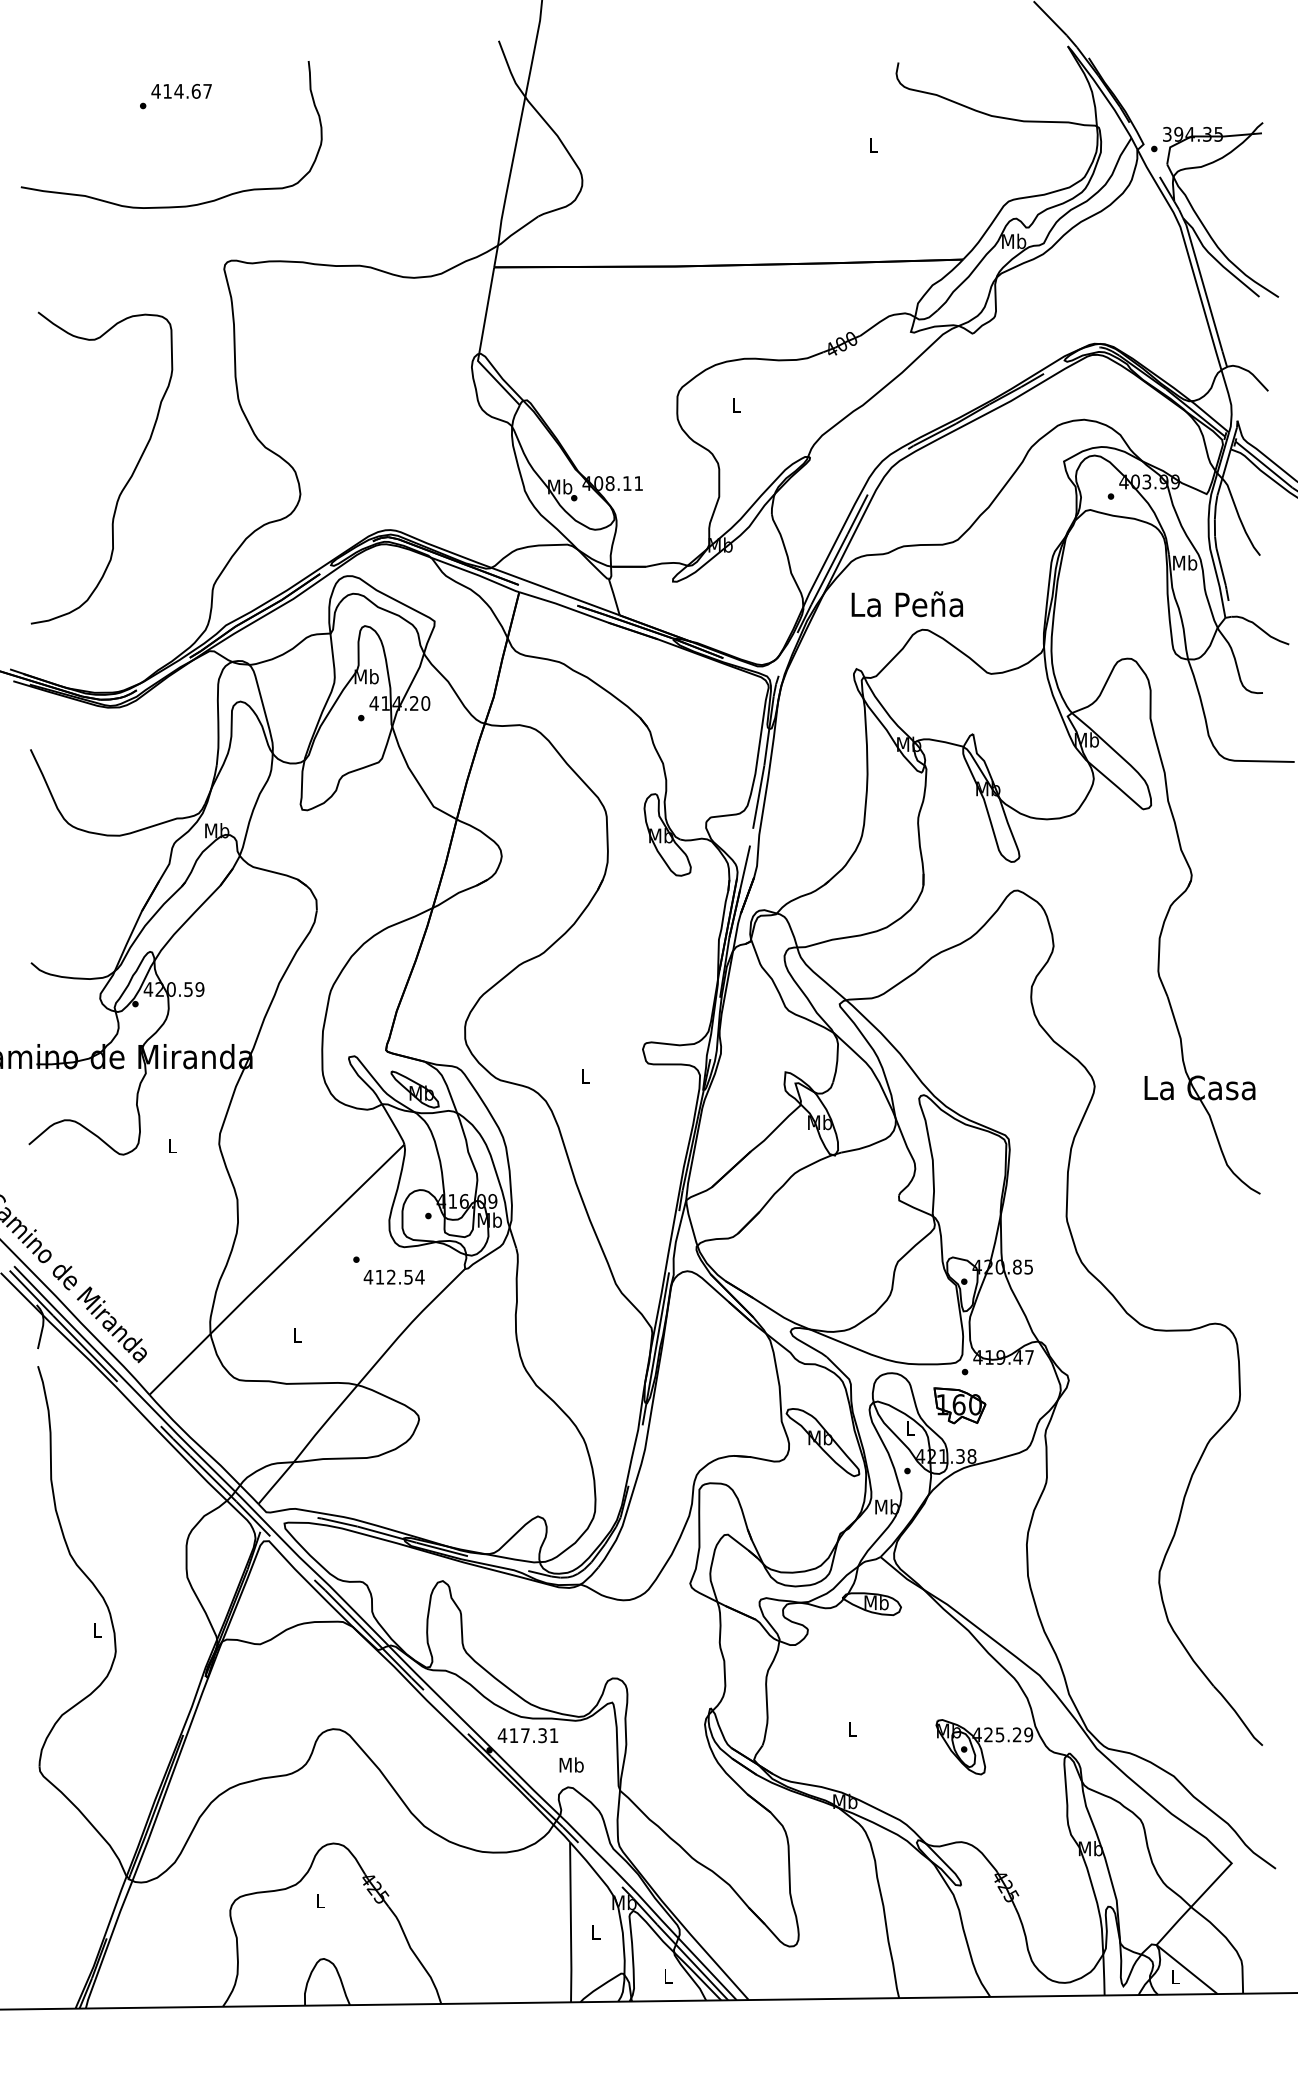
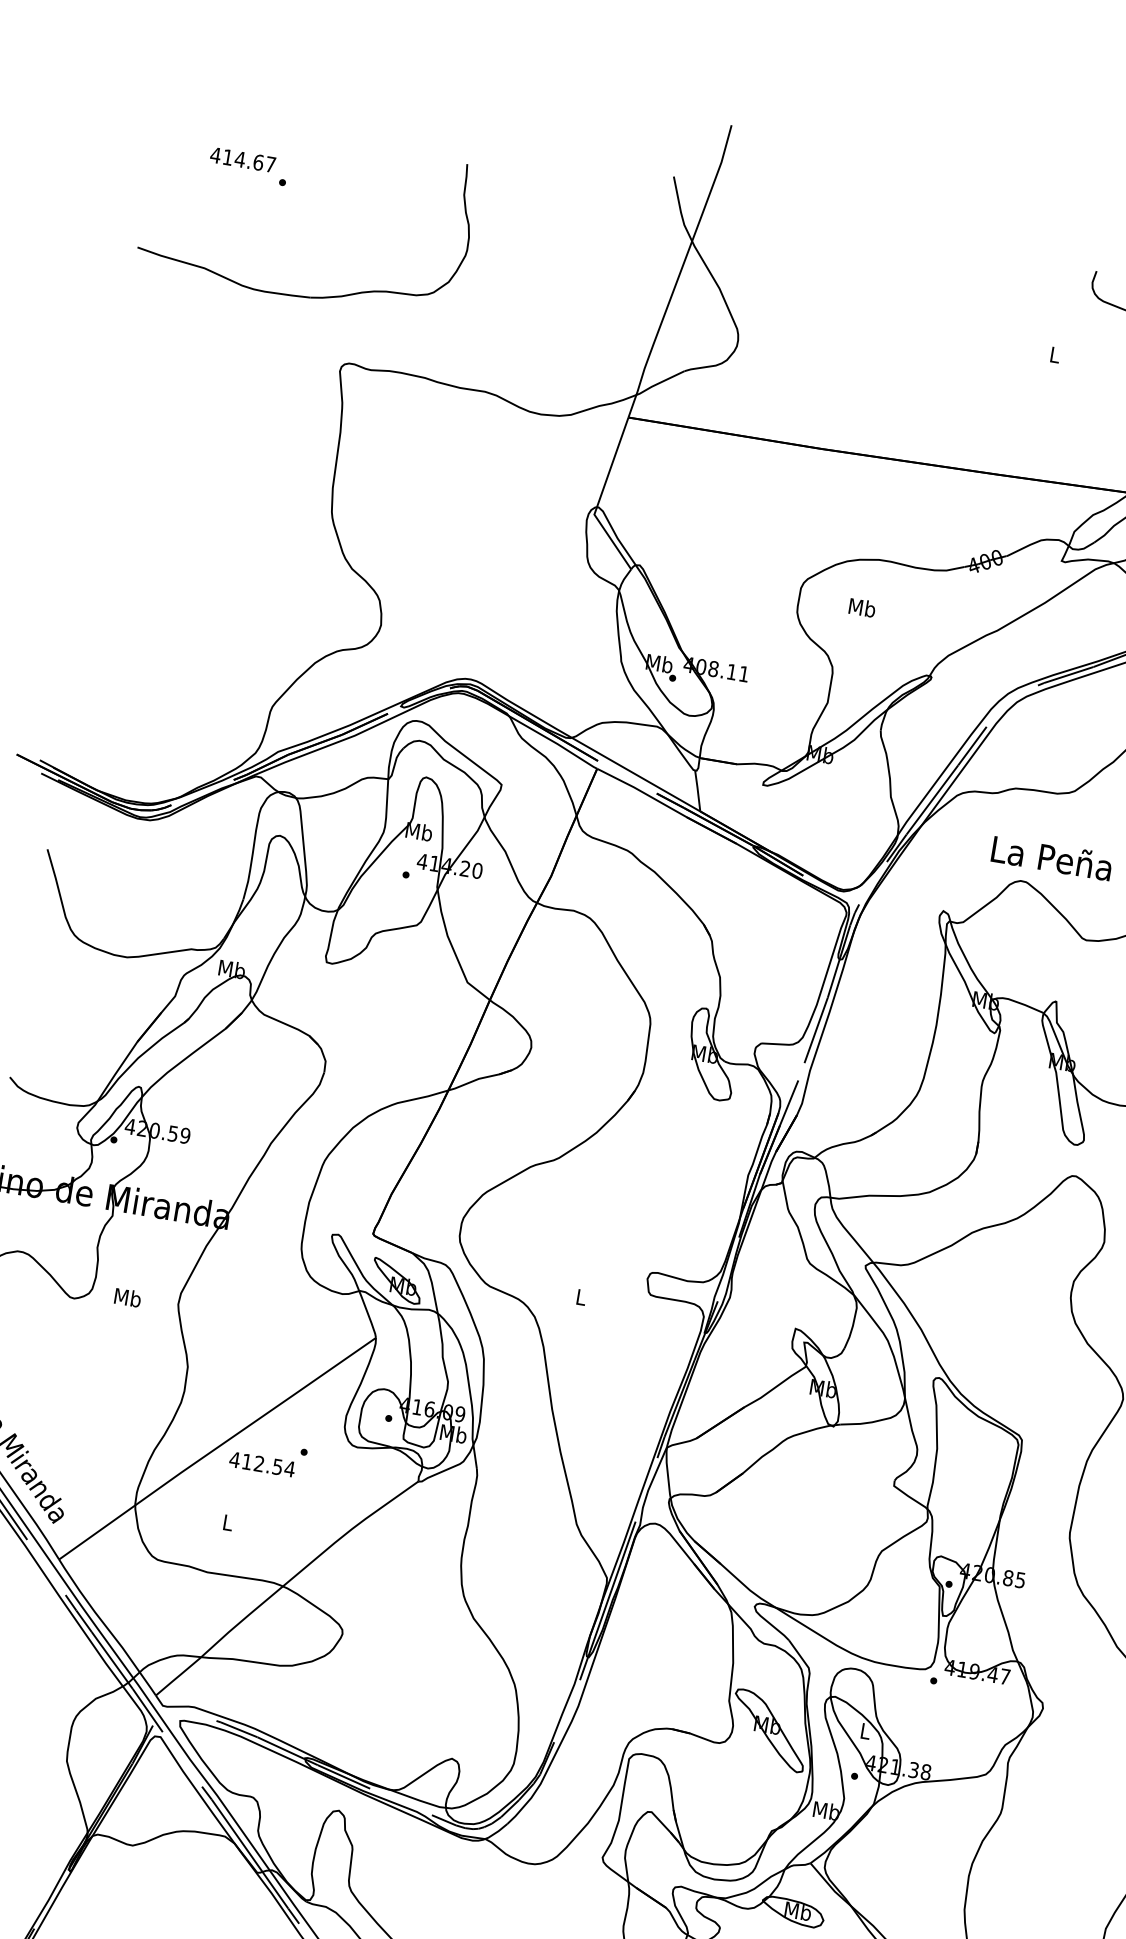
text: (181, 90) -> (242, 158), moved
text: (736, 404) -> (862, 607), L -> Mb
curve: (127, 480) -> (198, 579), removed
text: (906, 604) -> (1051, 858), moved
text: (172, 1145) -> (128, 1297), L -> Mb
text: (393, 1276) -> (261, 1463), moved
part: (959, 1405) -> (921, 1715), removed

